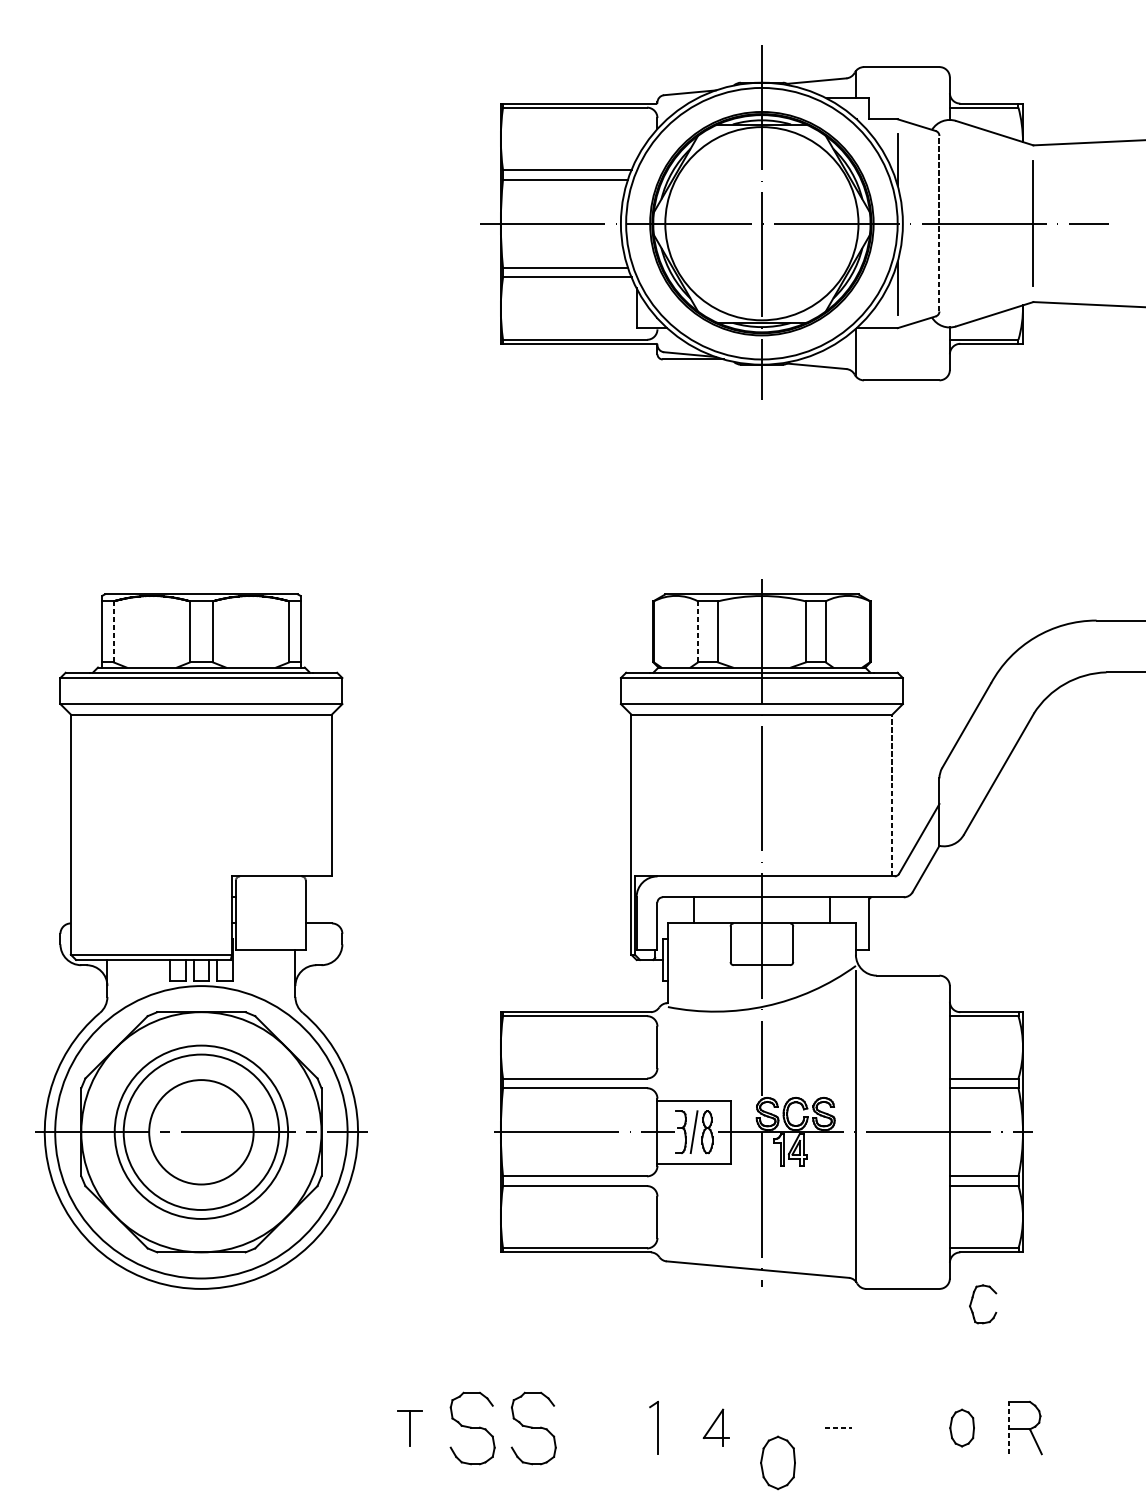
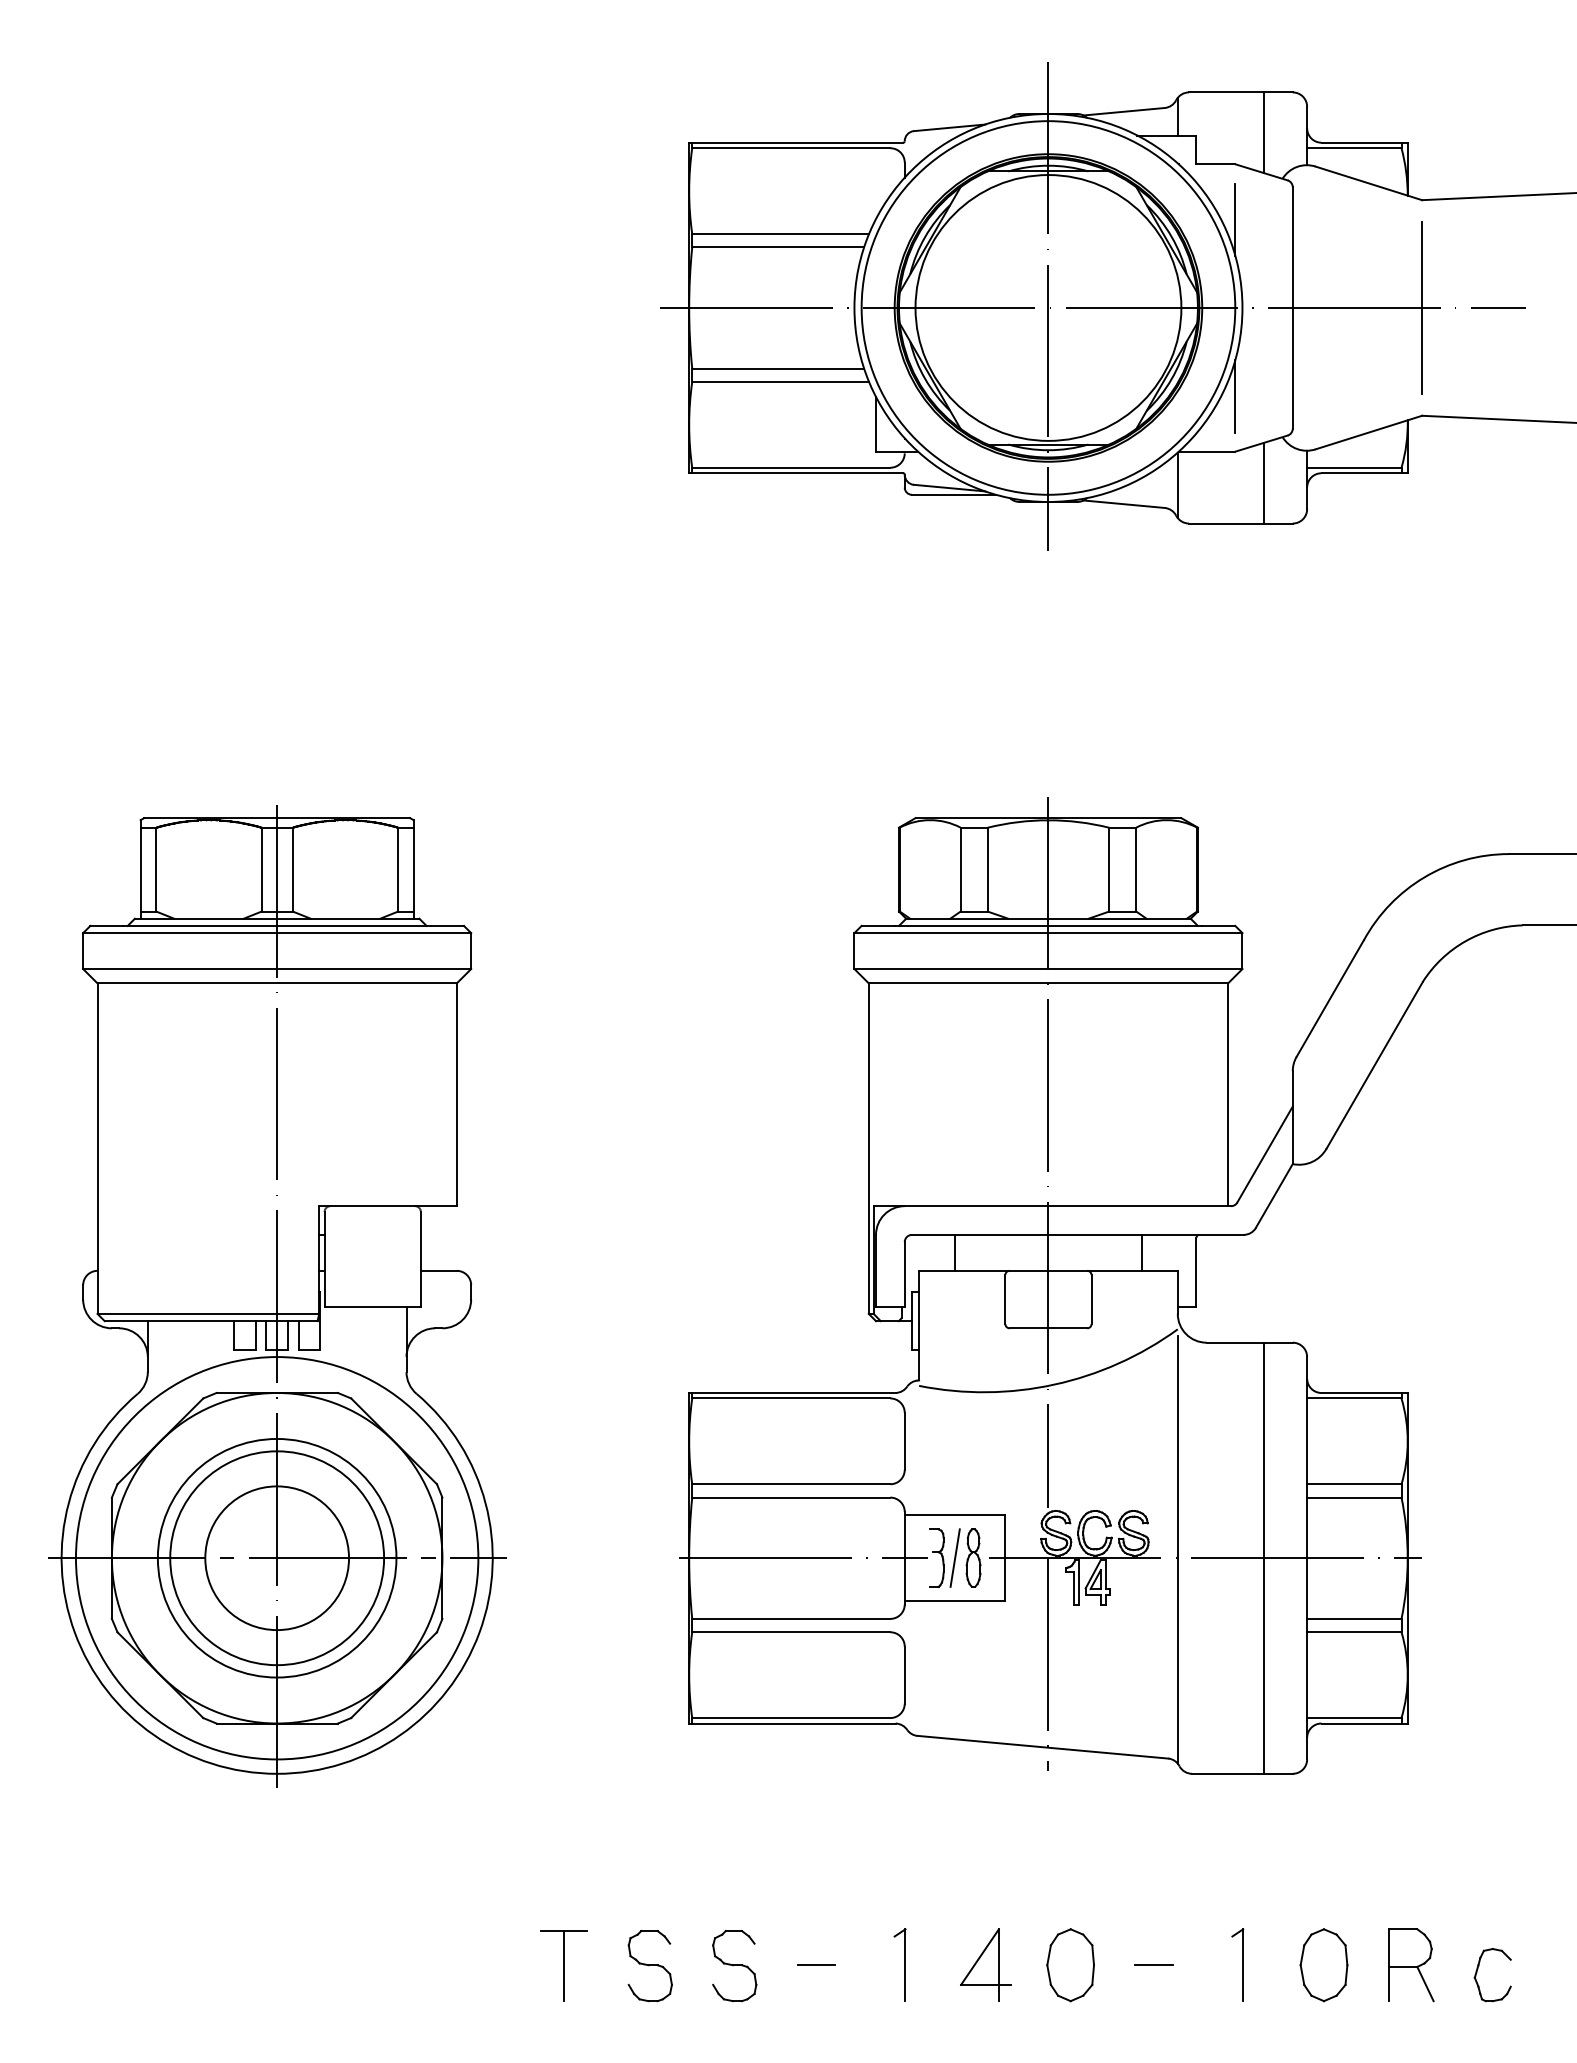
line: (918, 96) -> (1264, 132), added
line: (939, 223) -> (1292, 307), dashed -> solid
line: (918, 350) -> (1264, 482), added
line: (113, 631) -> (156, 869), dashed -> solid
line: (697, 631) -> (960, 869), dashed -> solid
line: (892, 795) -> (1228, 1094), dashed -> solid
line: (201, 939) -> (277, 1292), added
line: (918, 1131) -> (1264, 1557), added
part: (972, 1300) -> (1478, 1969), moved
part: (716, 1427) -> (985, 1964), size x1.43
part: (899, 1427) -> (1237, 1964), added
part: (409, 1428) -> (563, 1965), size x1.43
part: (471, 1428) -> (649, 1966), size x0.71
part: (533, 1428) -> (734, 1966), size x0.71
line: (593, 1428) -> (816, 1965), added
line: (838, 1428) -> (1154, 1965), dashed -> solid
part: (961, 1428) -> (1323, 1965), size x1.43
line: (1009, 1428) -> (1388, 1965), dashed -> solid
part: (777, 1463) -> (1070, 1965), moved

